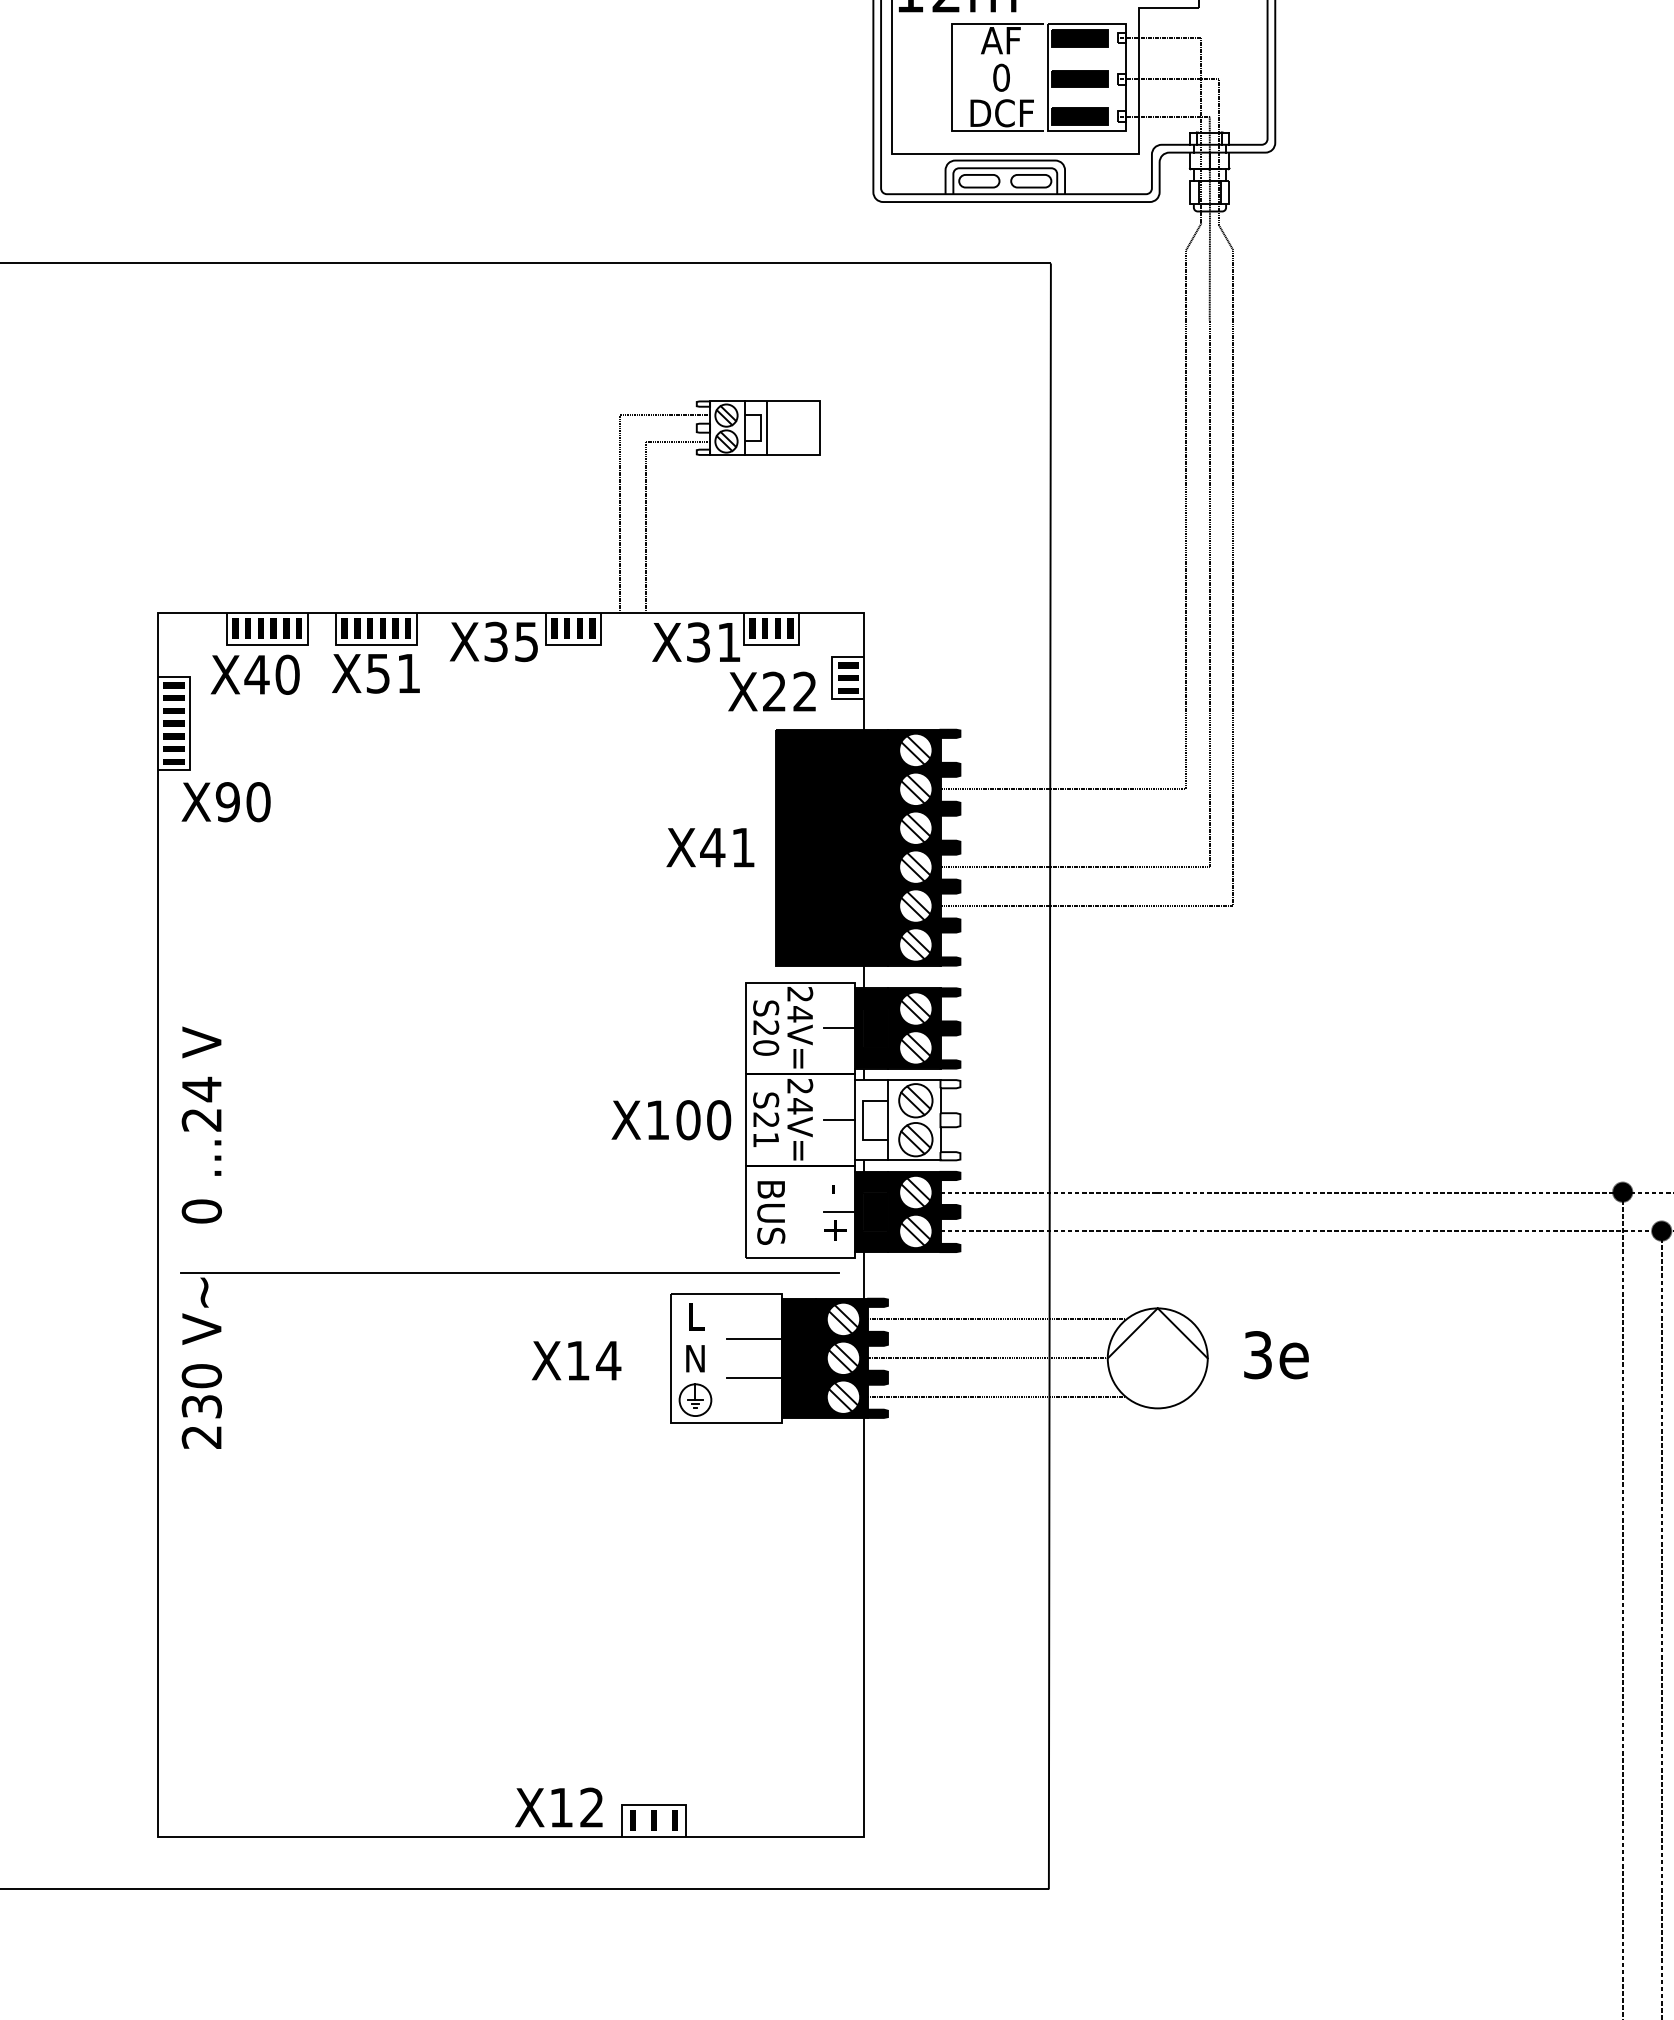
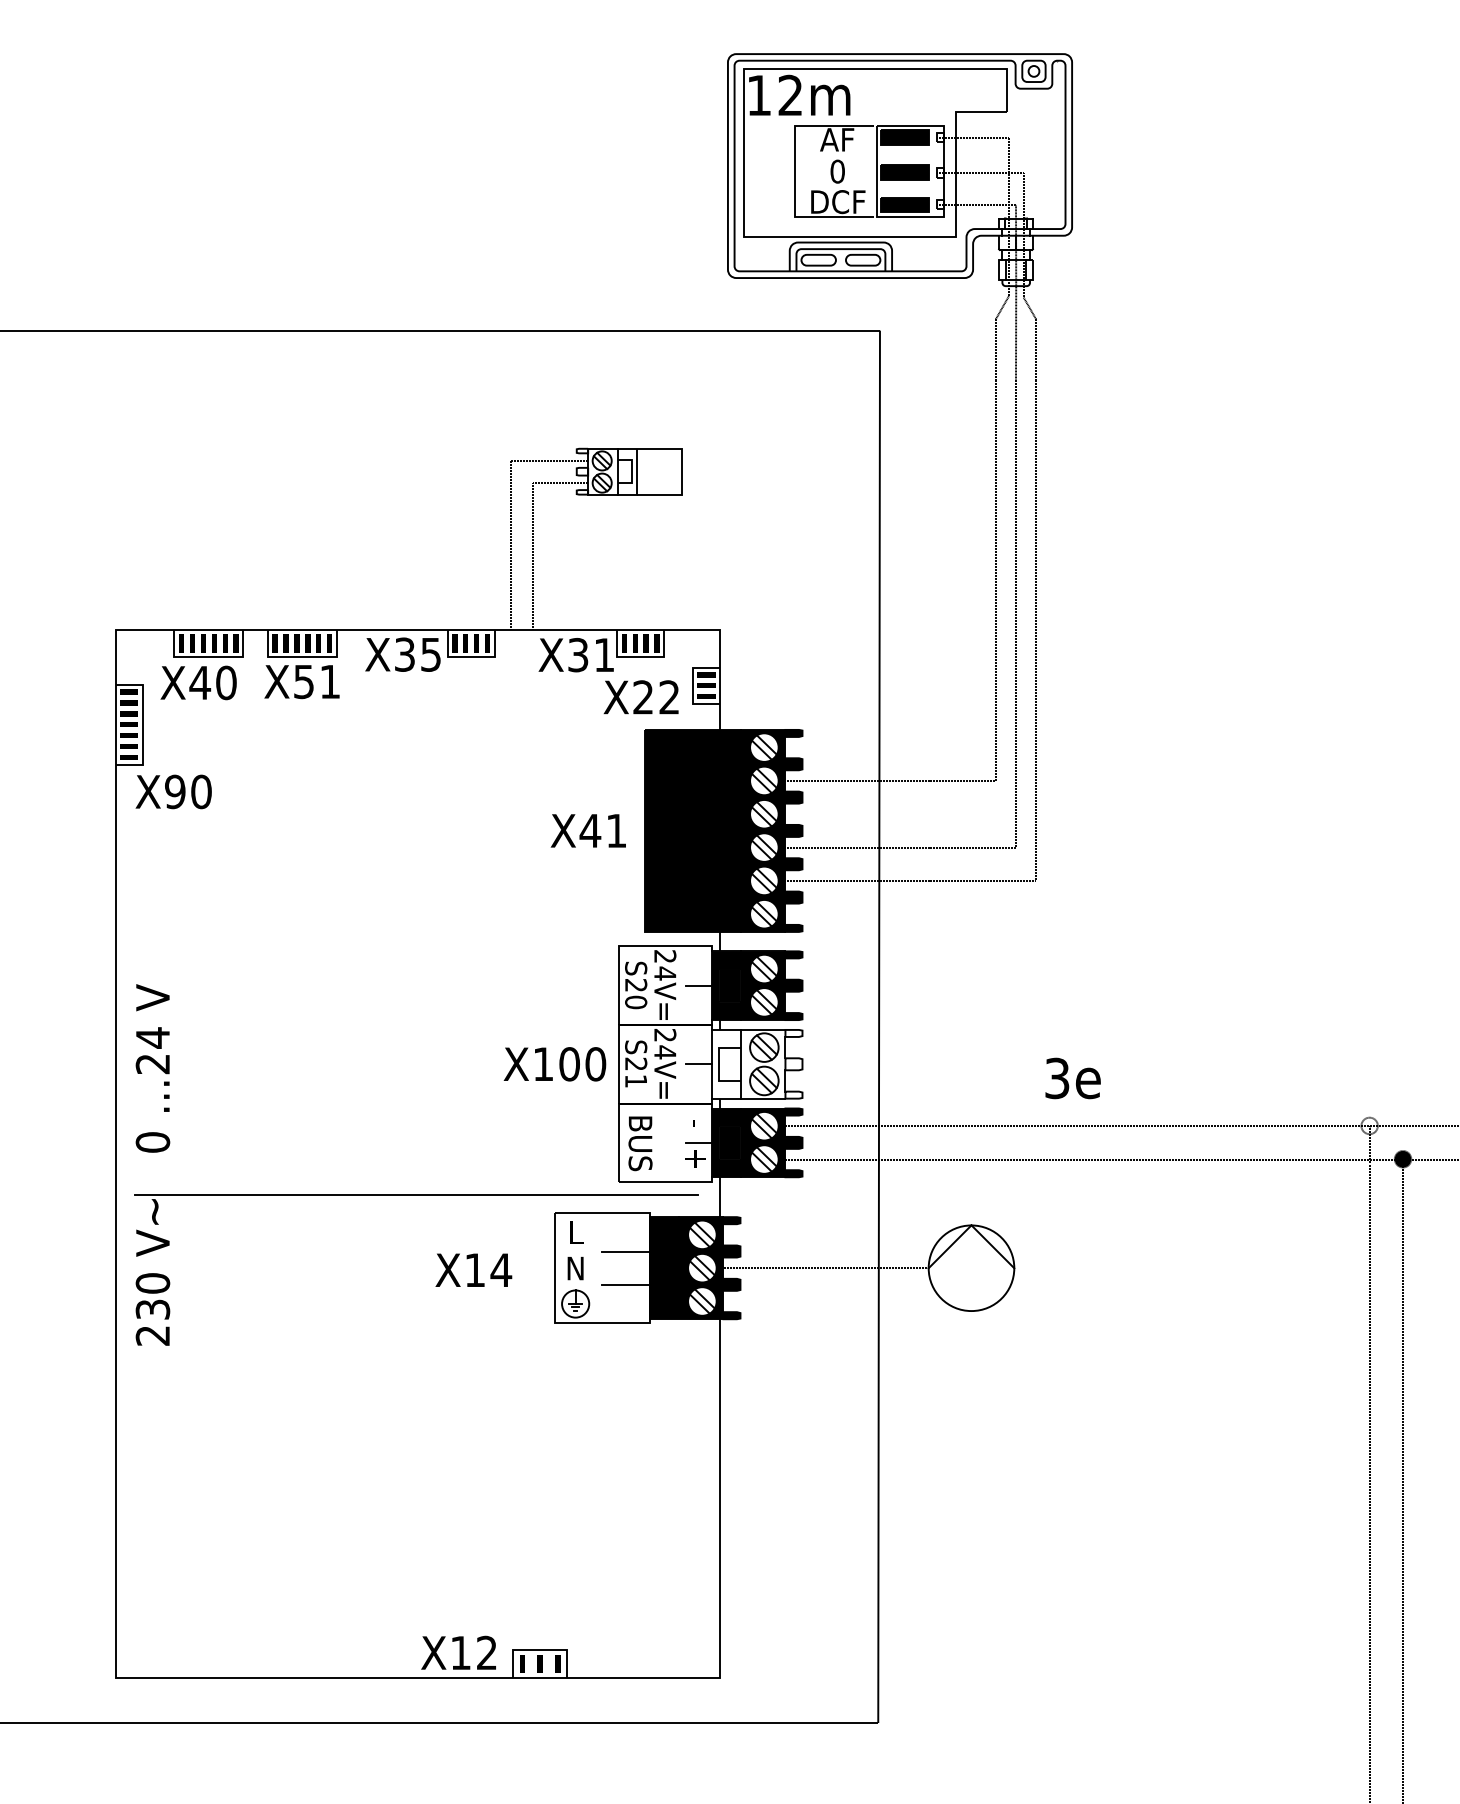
fill: (1622, 1191) -> (1369, 1125), removed
line: (996, 1318) -> (833, 1234), removed
text: (1275, 1355) -> (1072, 1078), moved
line: (996, 1397) -> (833, 1301), removed

